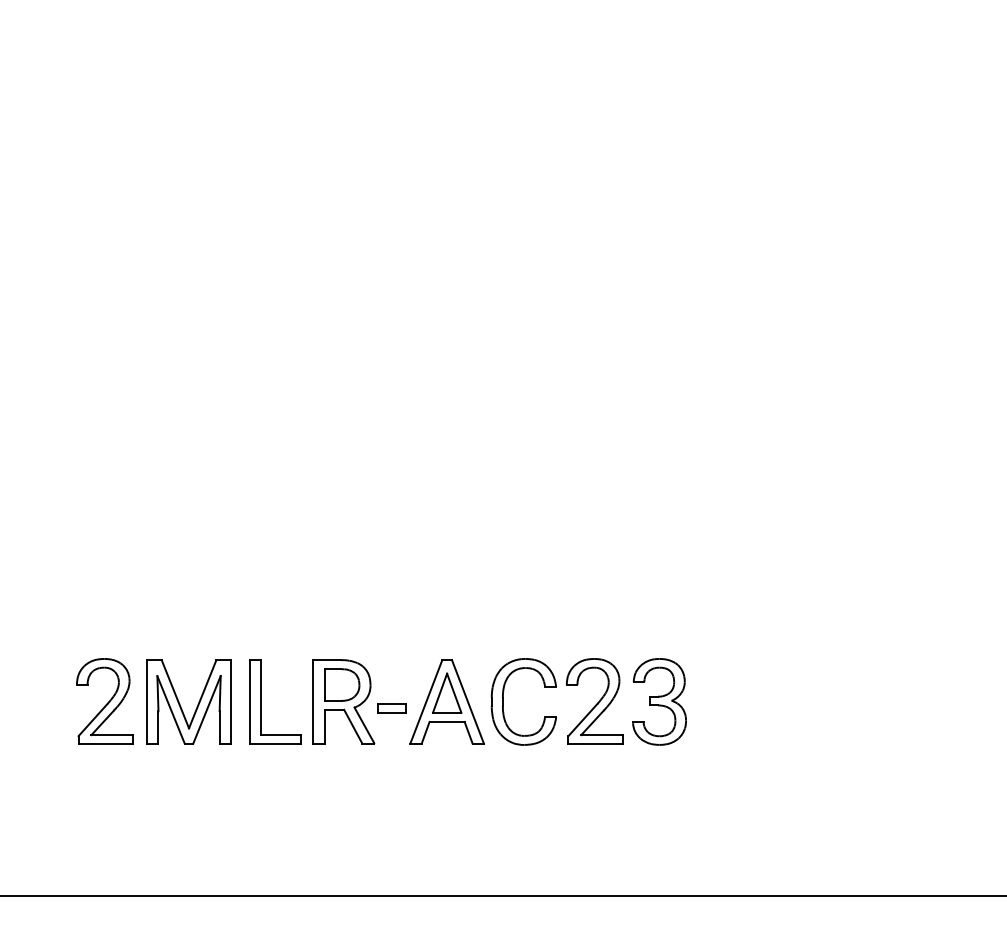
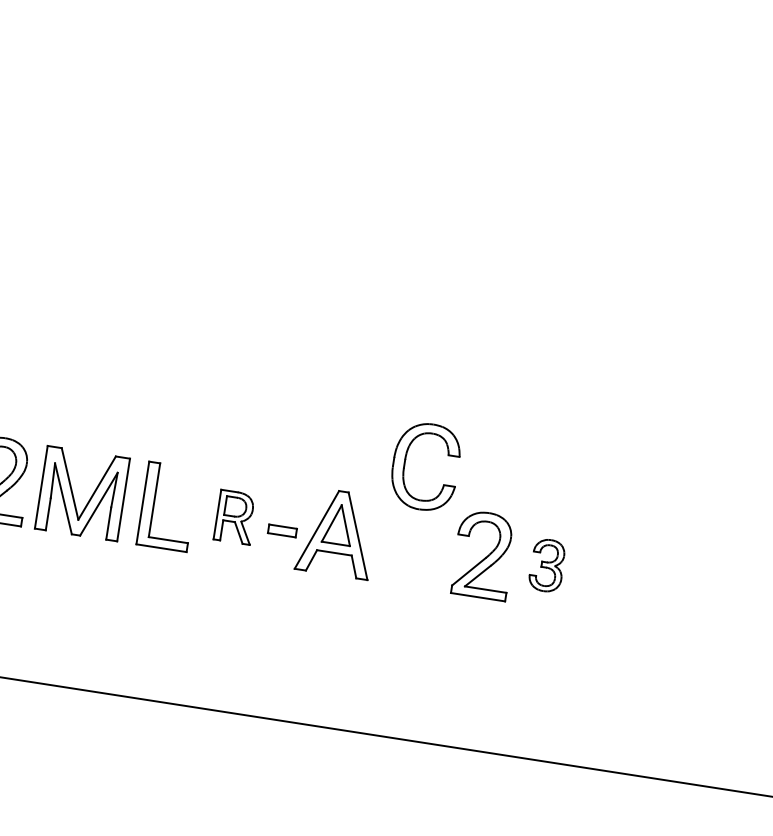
part: (343, 701) -> (235, 516), size x0.6
part: (503, 701) -> (405, 463), moved
part: (659, 701) -> (547, 565), size x0.6

